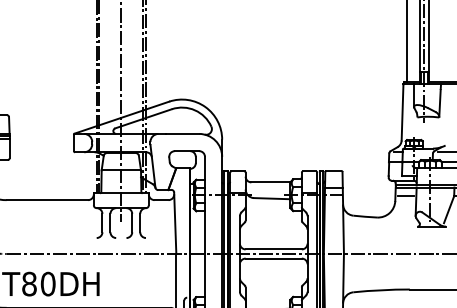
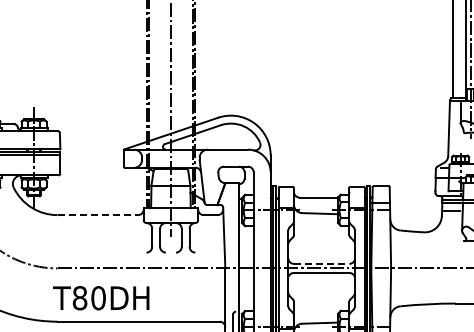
line: (48, 200) -> (98, 215), solid -> dashed
line: (273, 249) -> (321, 263), solid -> dashed

